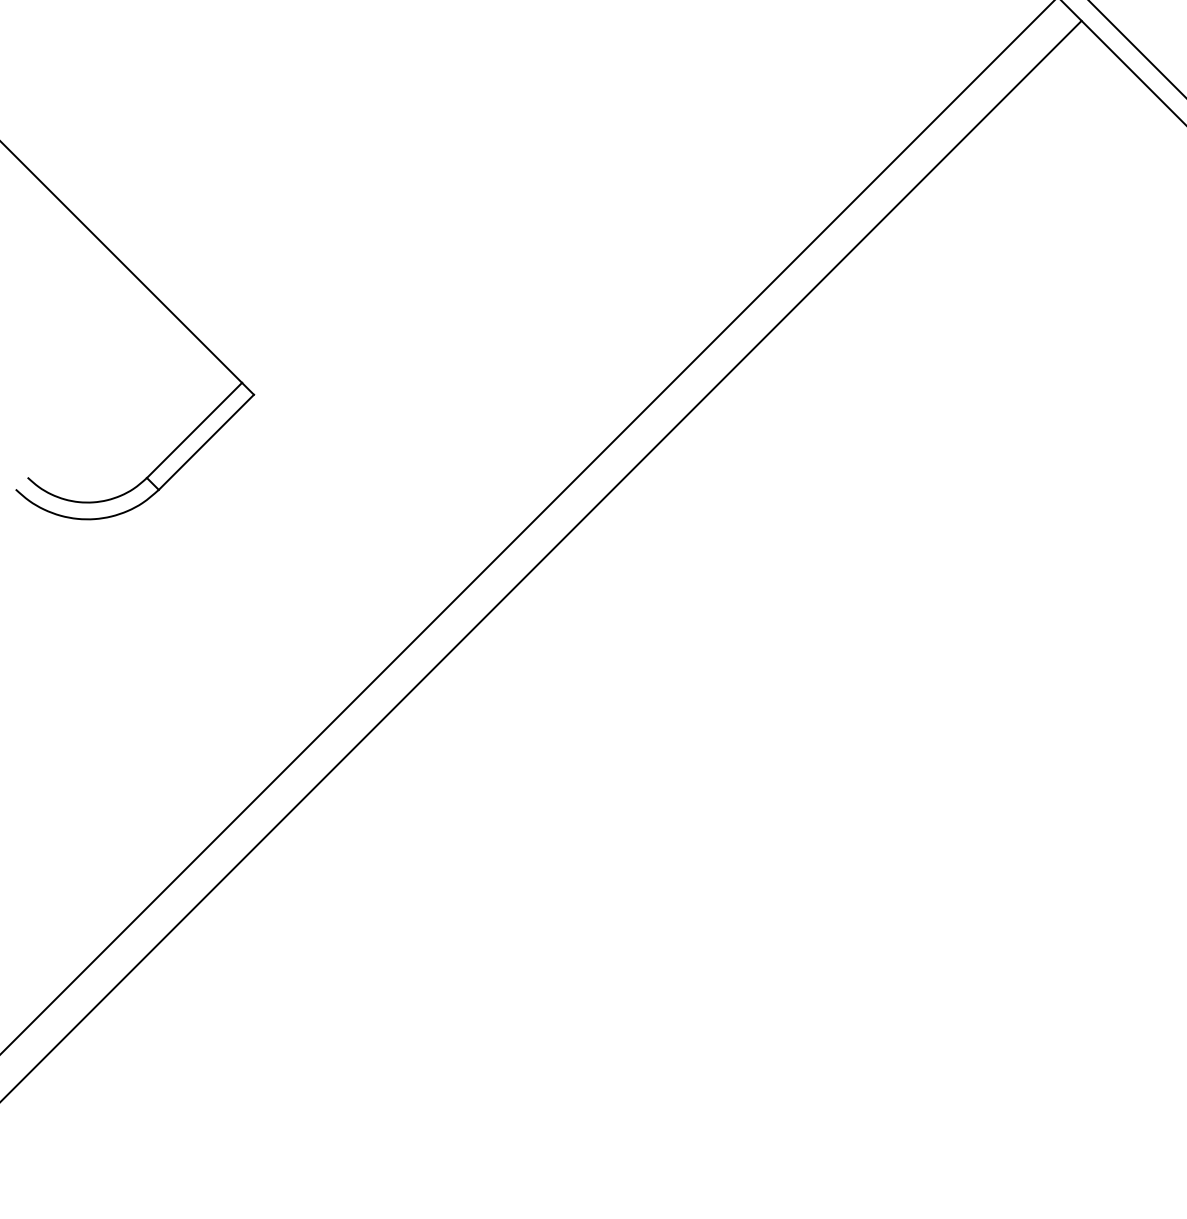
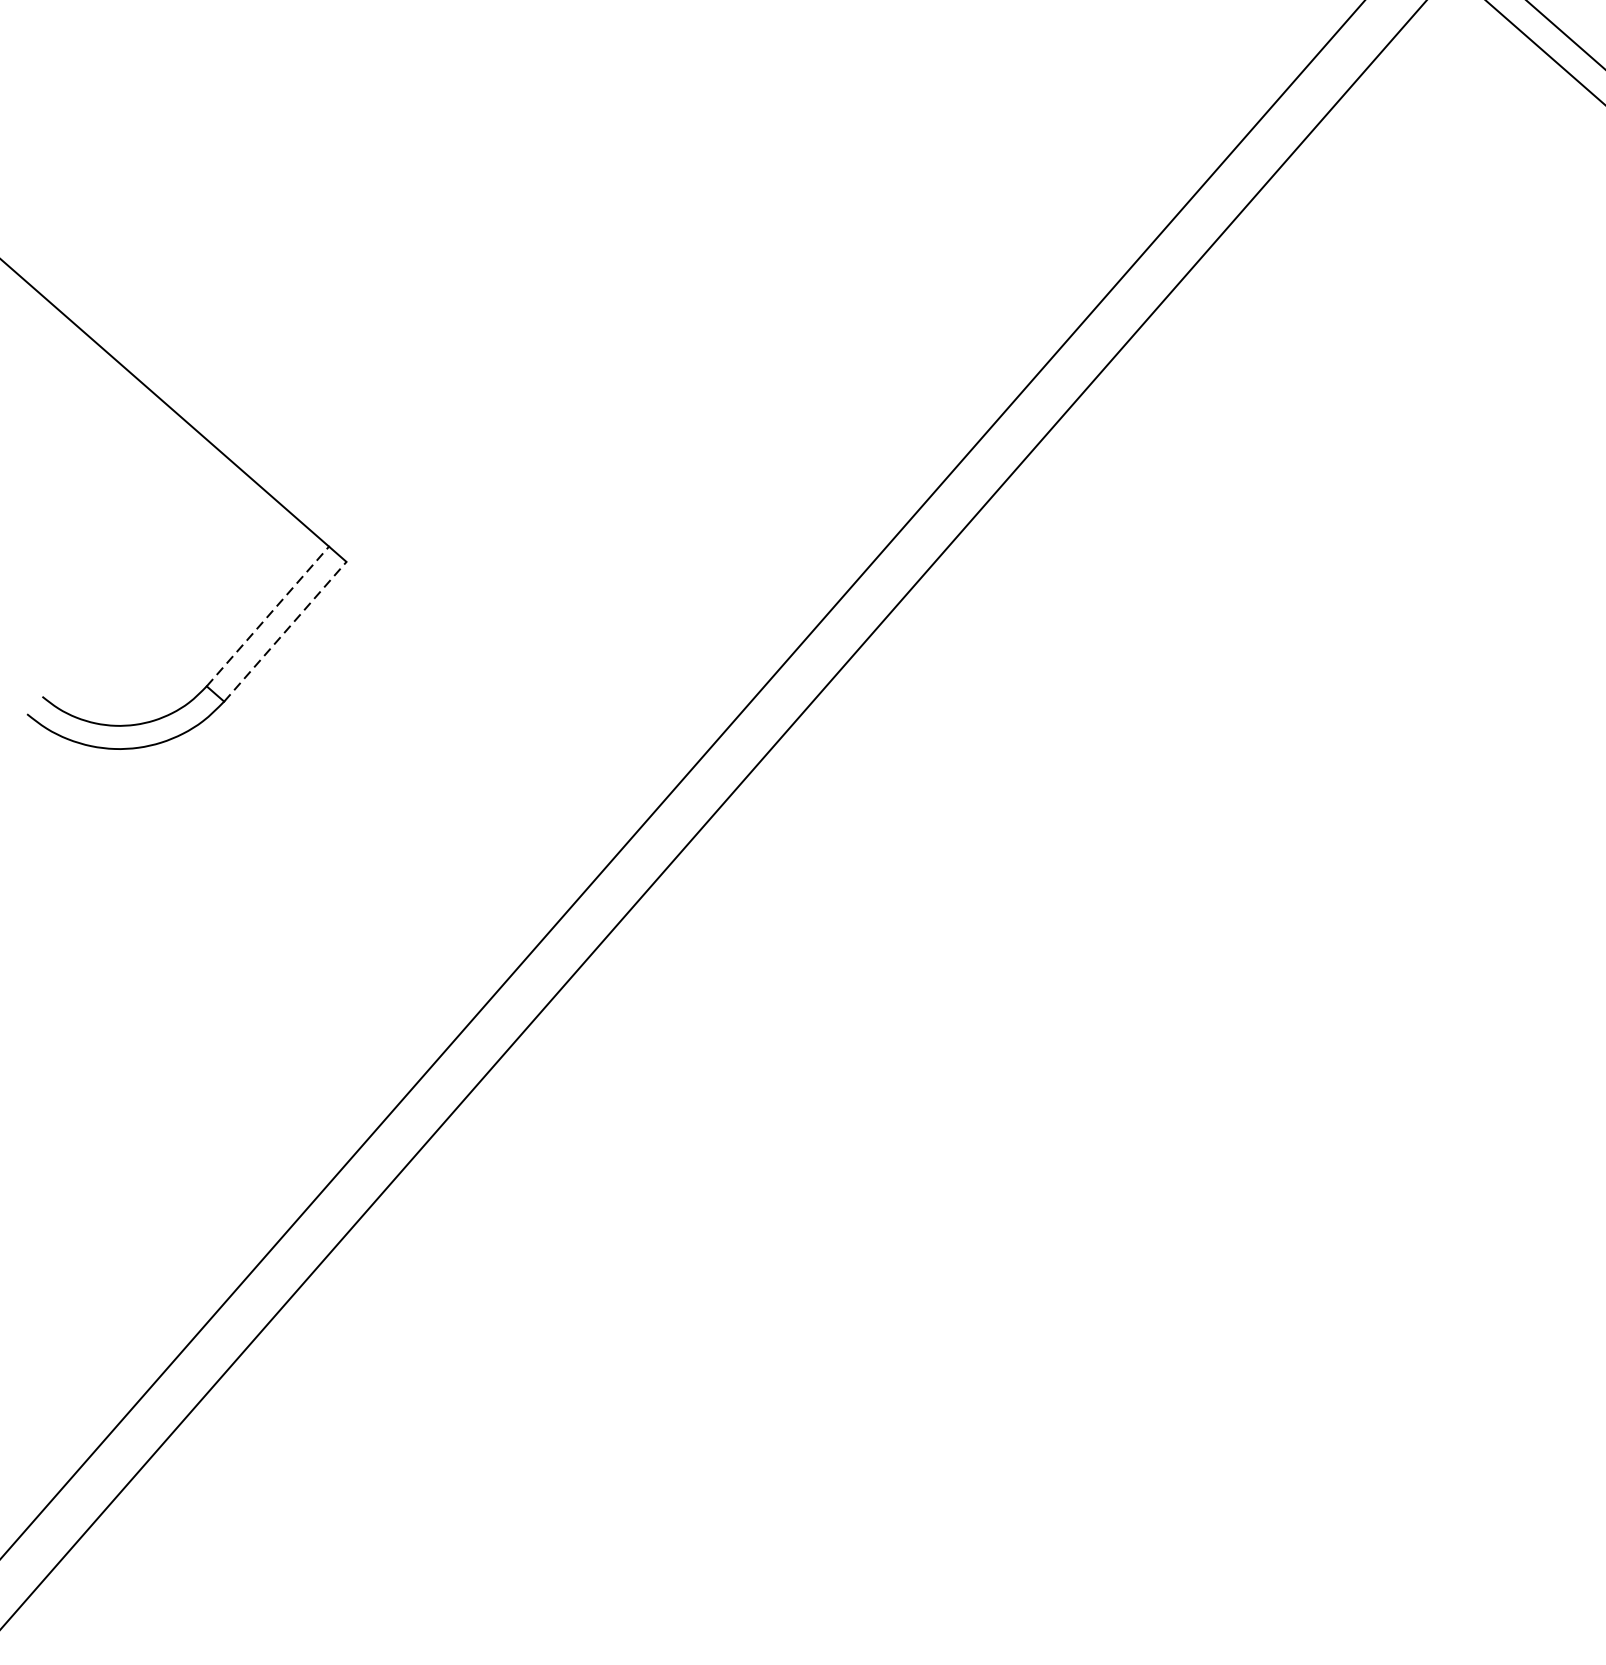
line: (194, 430) -> (267, 616), solid -> dashed
line: (206, 441) -> (285, 630), solid -> dashed

